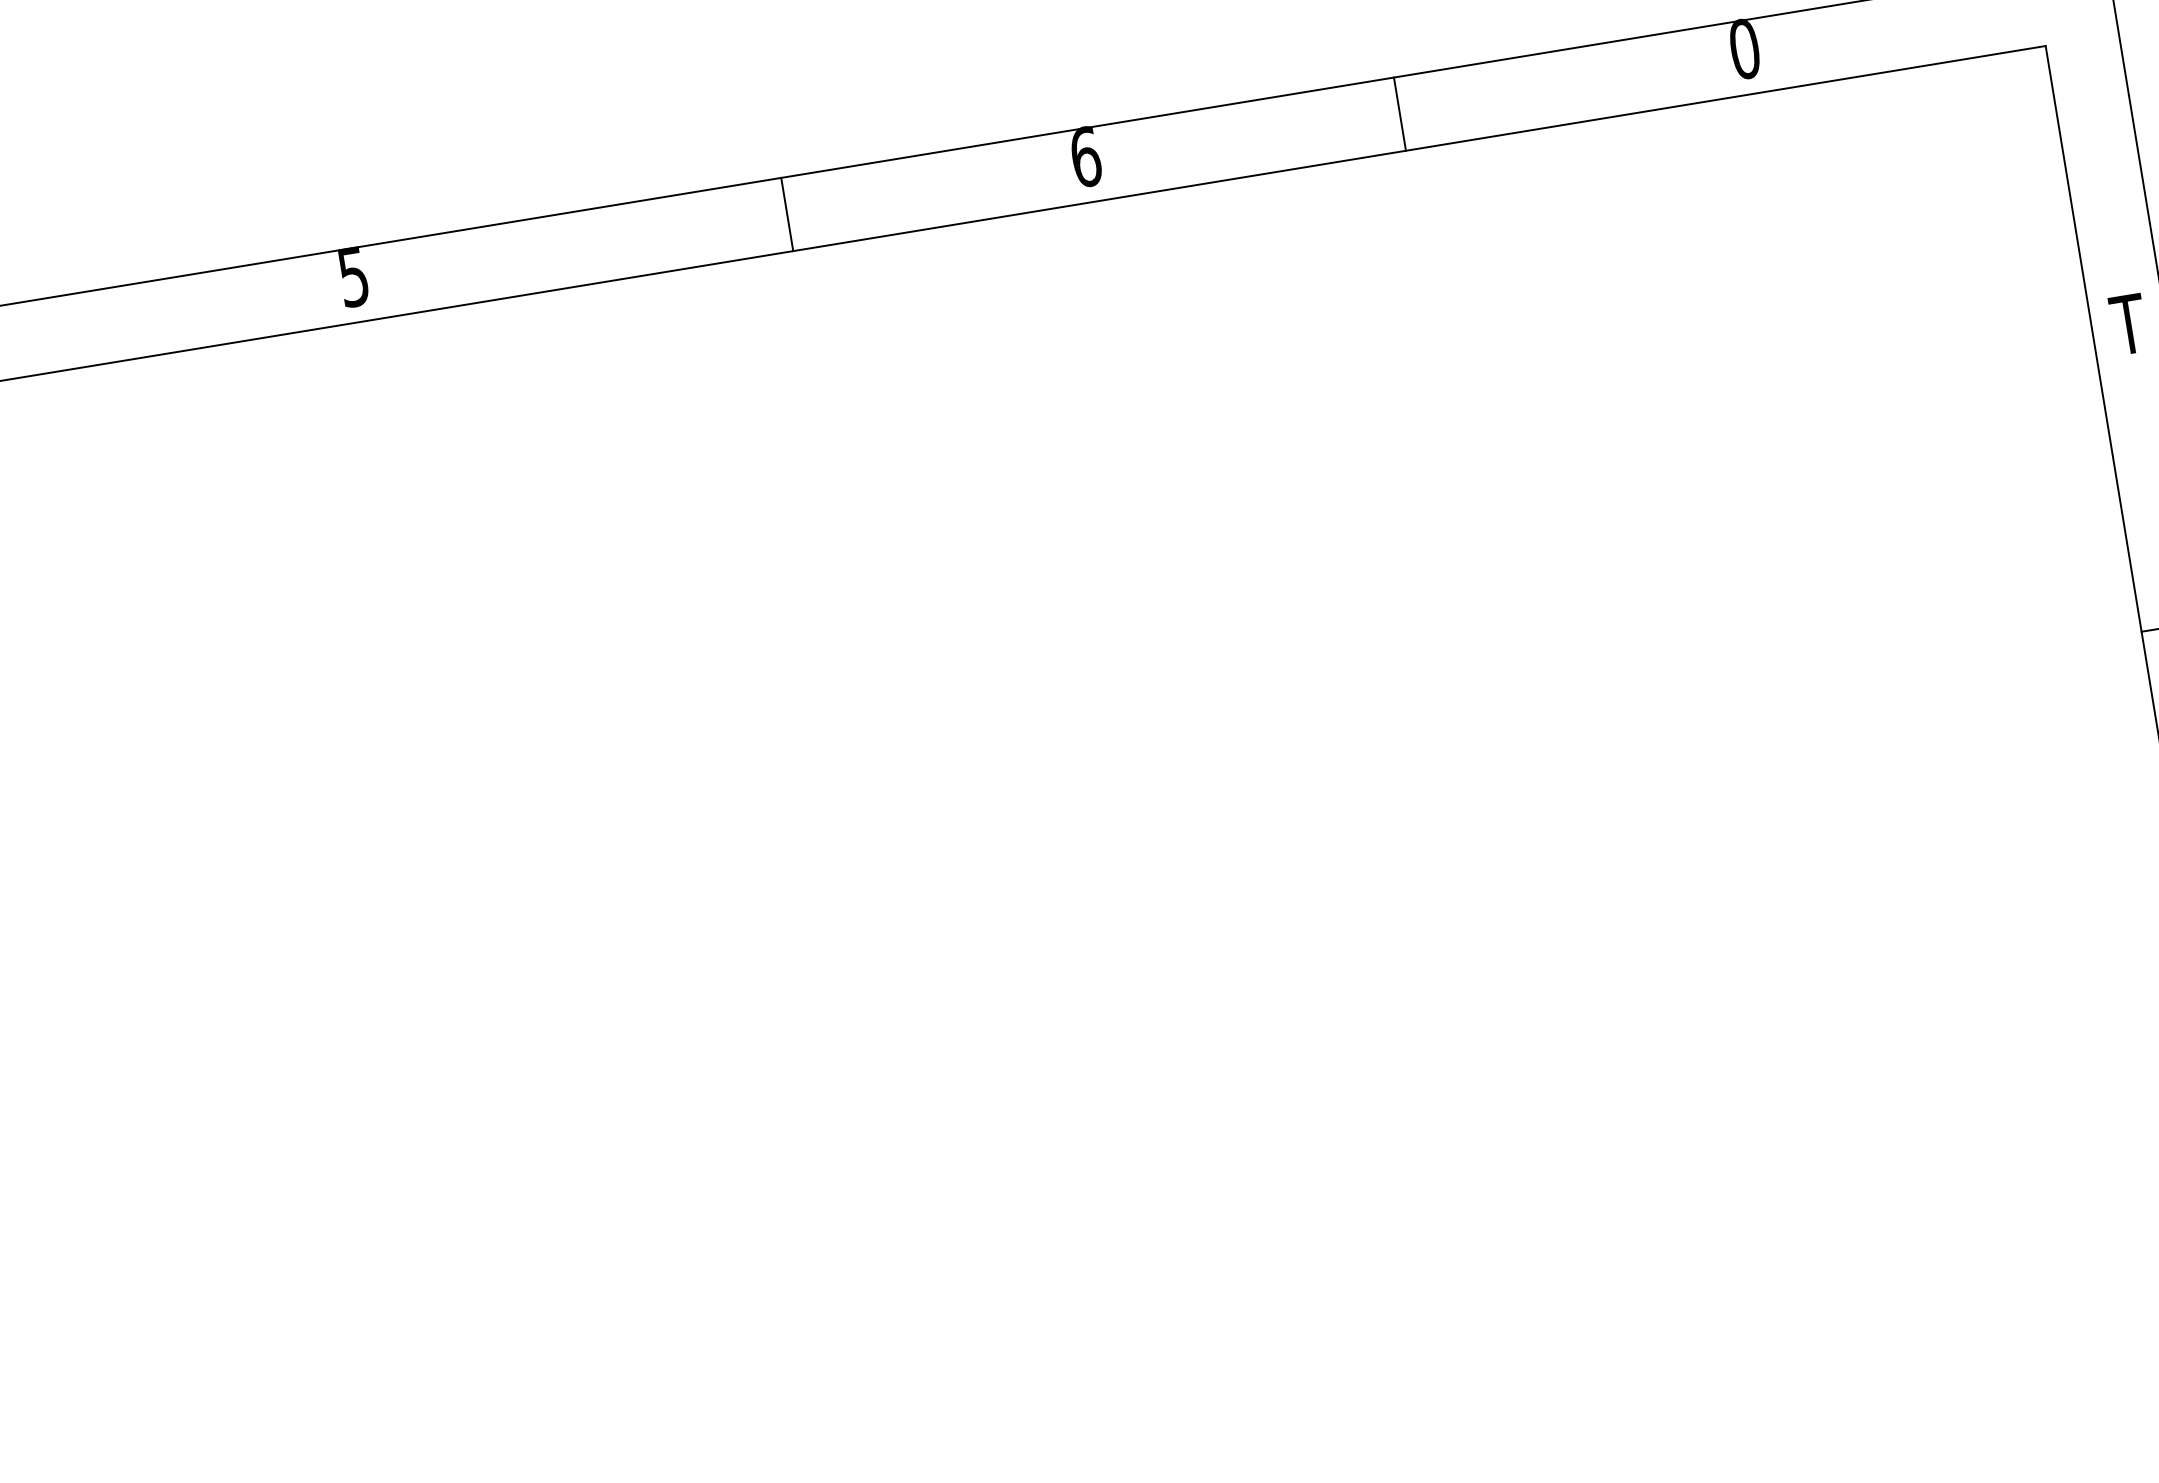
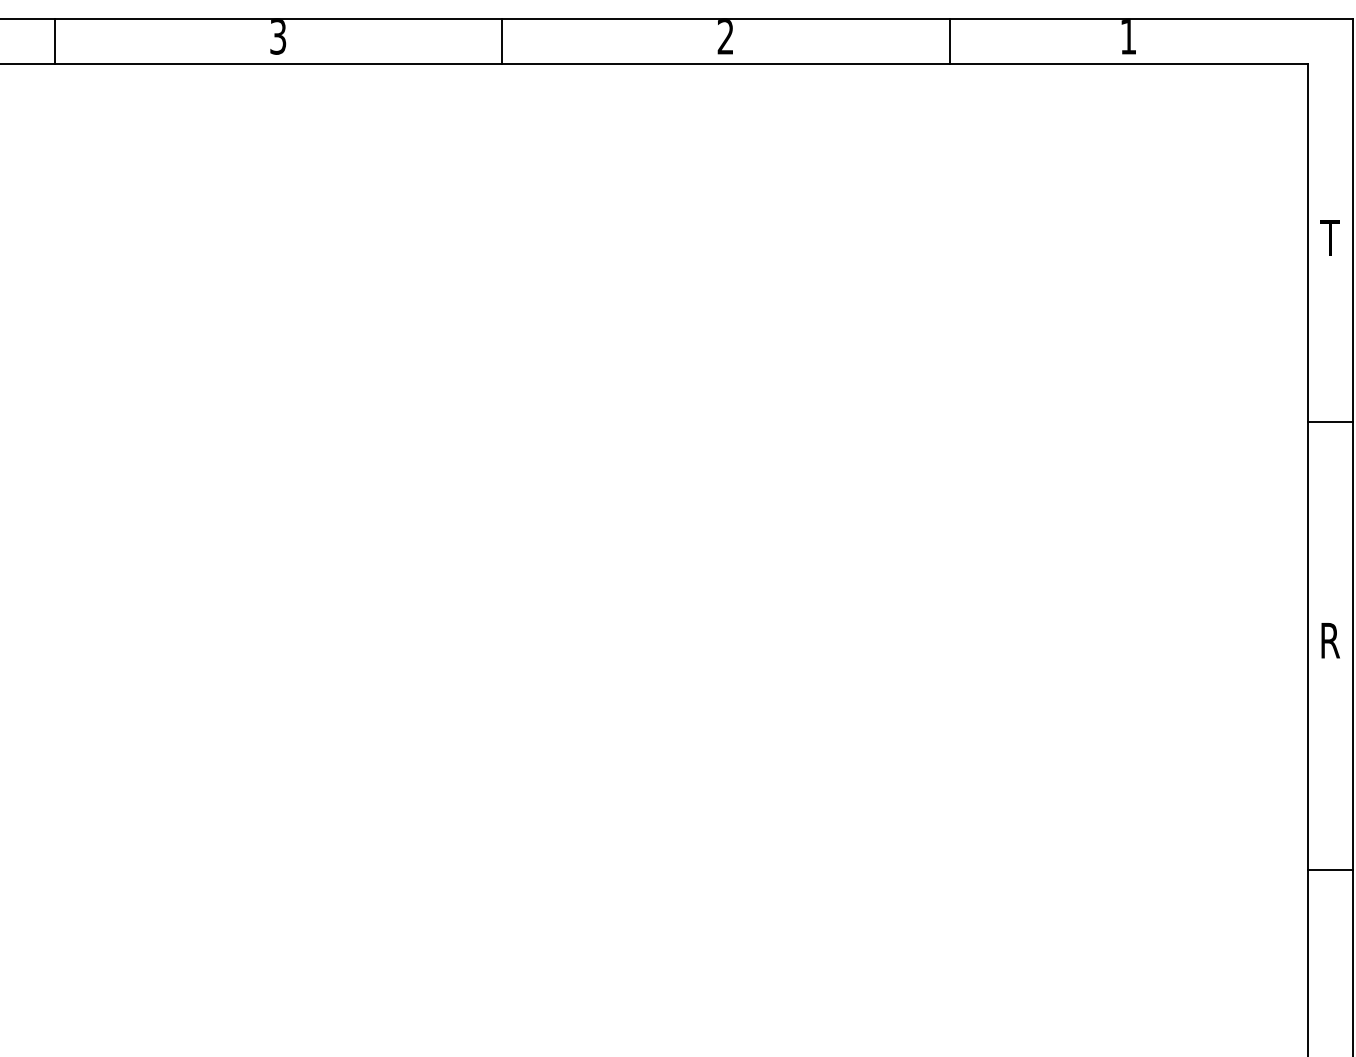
text: (1745, 50) -> (1128, 37), 0 -> 1
line: (1399, 113) -> (949, 41), moved
text: (1085, 158) -> (725, 37), 6 -> 2
line: (787, 214) -> (502, 41), moved
text: (354, 278) -> (278, 37), 5 -> 3

